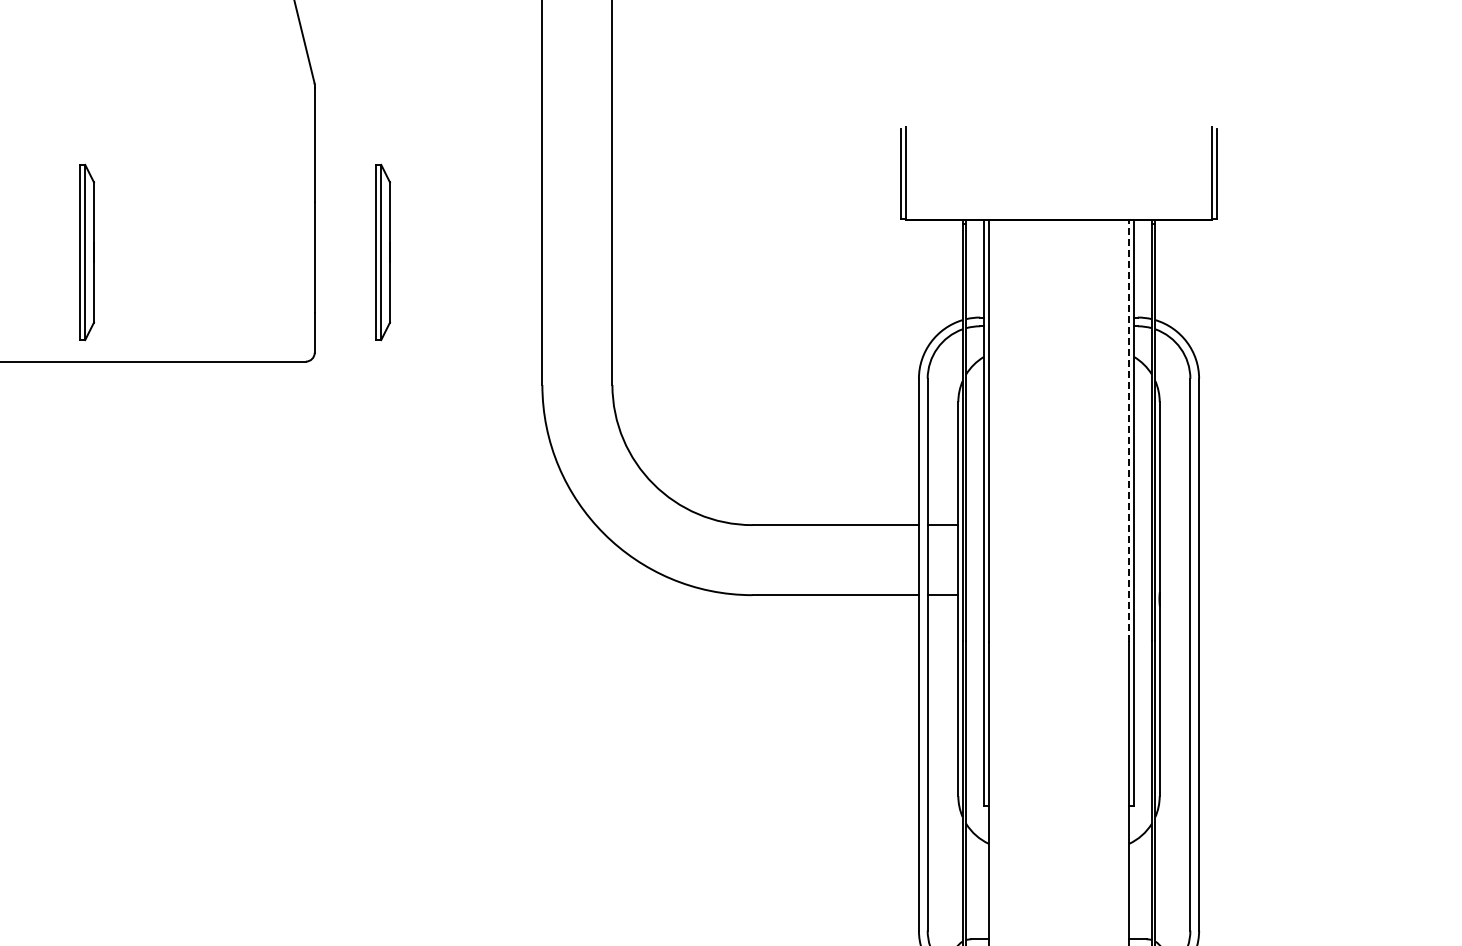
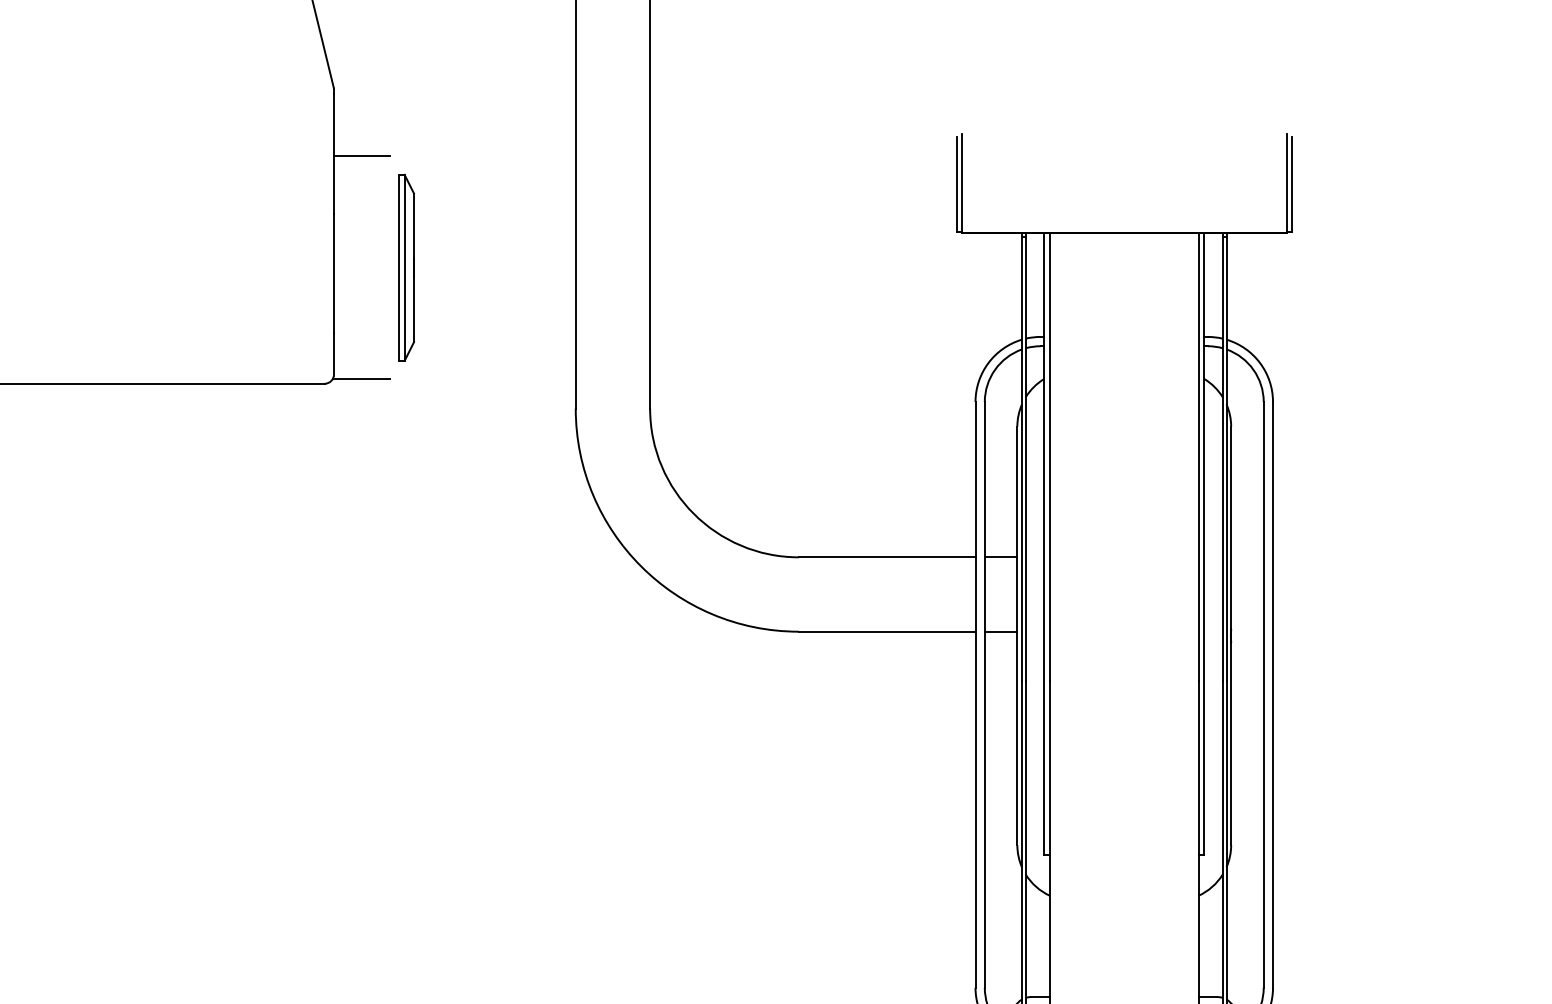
line: (340, 147) -> (361, 156), added
part: (87, 252) -> (92, 267), removed
line: (340, 357) -> (361, 379), added
line: (1129, 430) -> (1199, 456), dashed -> solid

